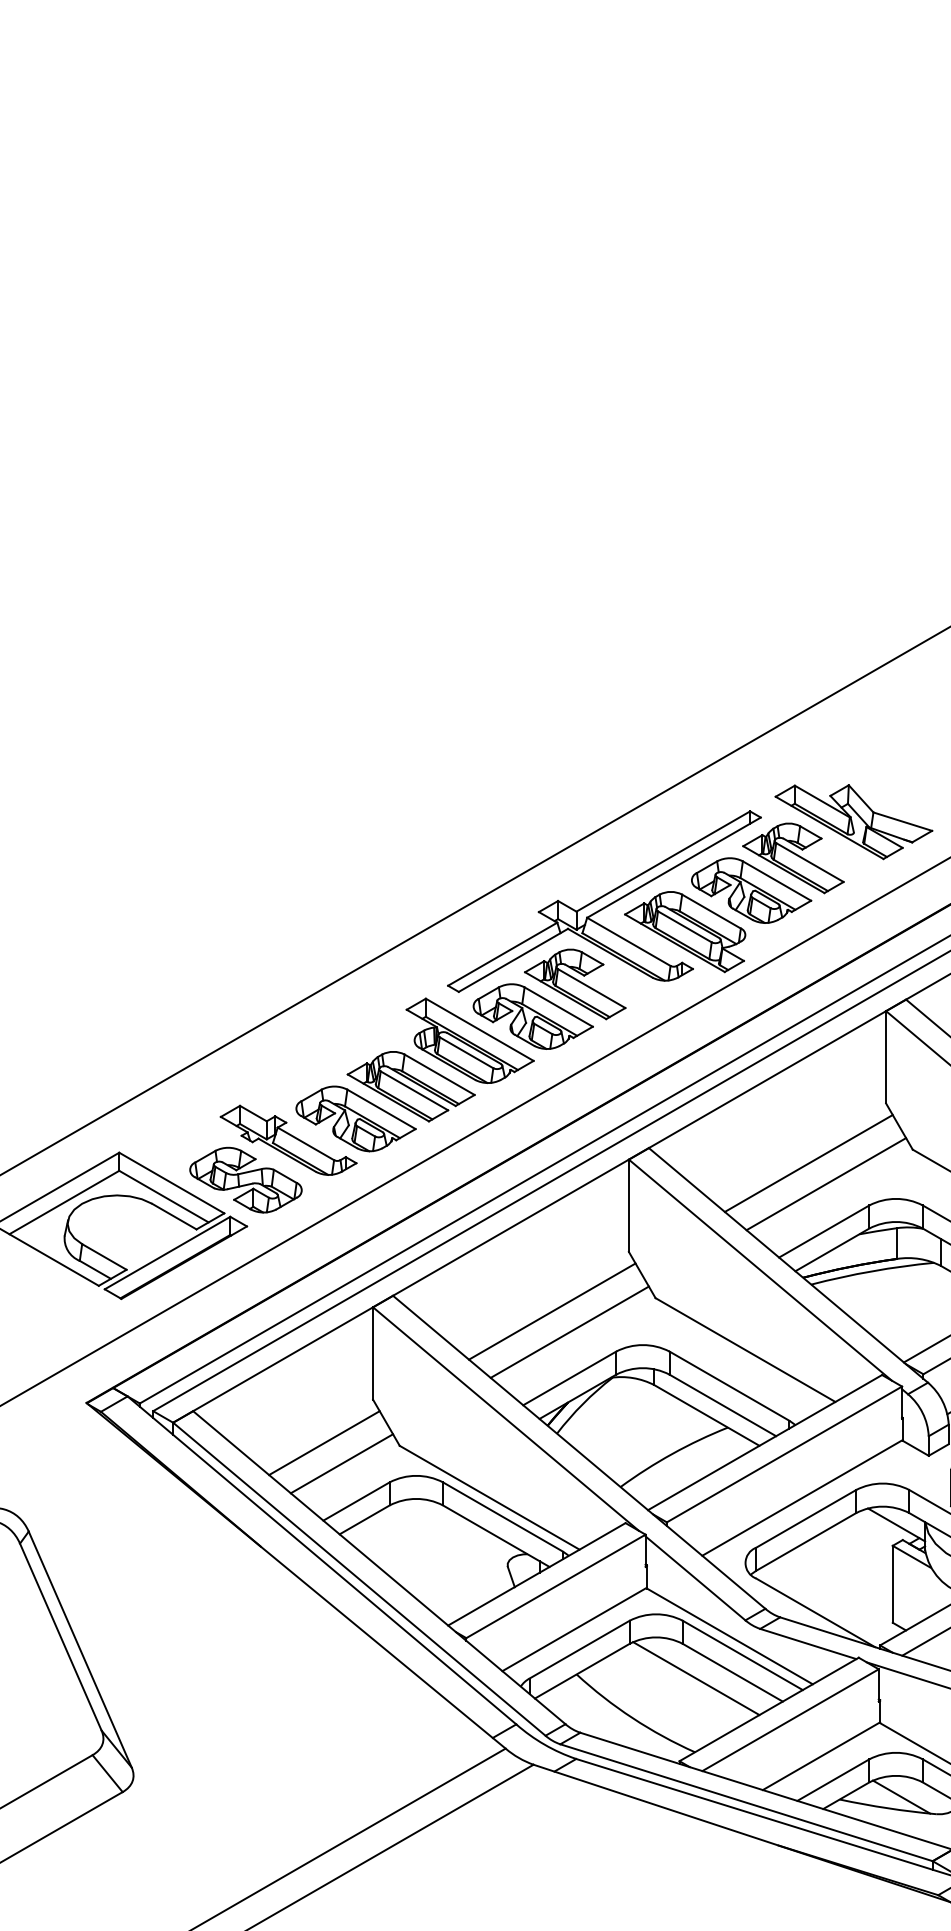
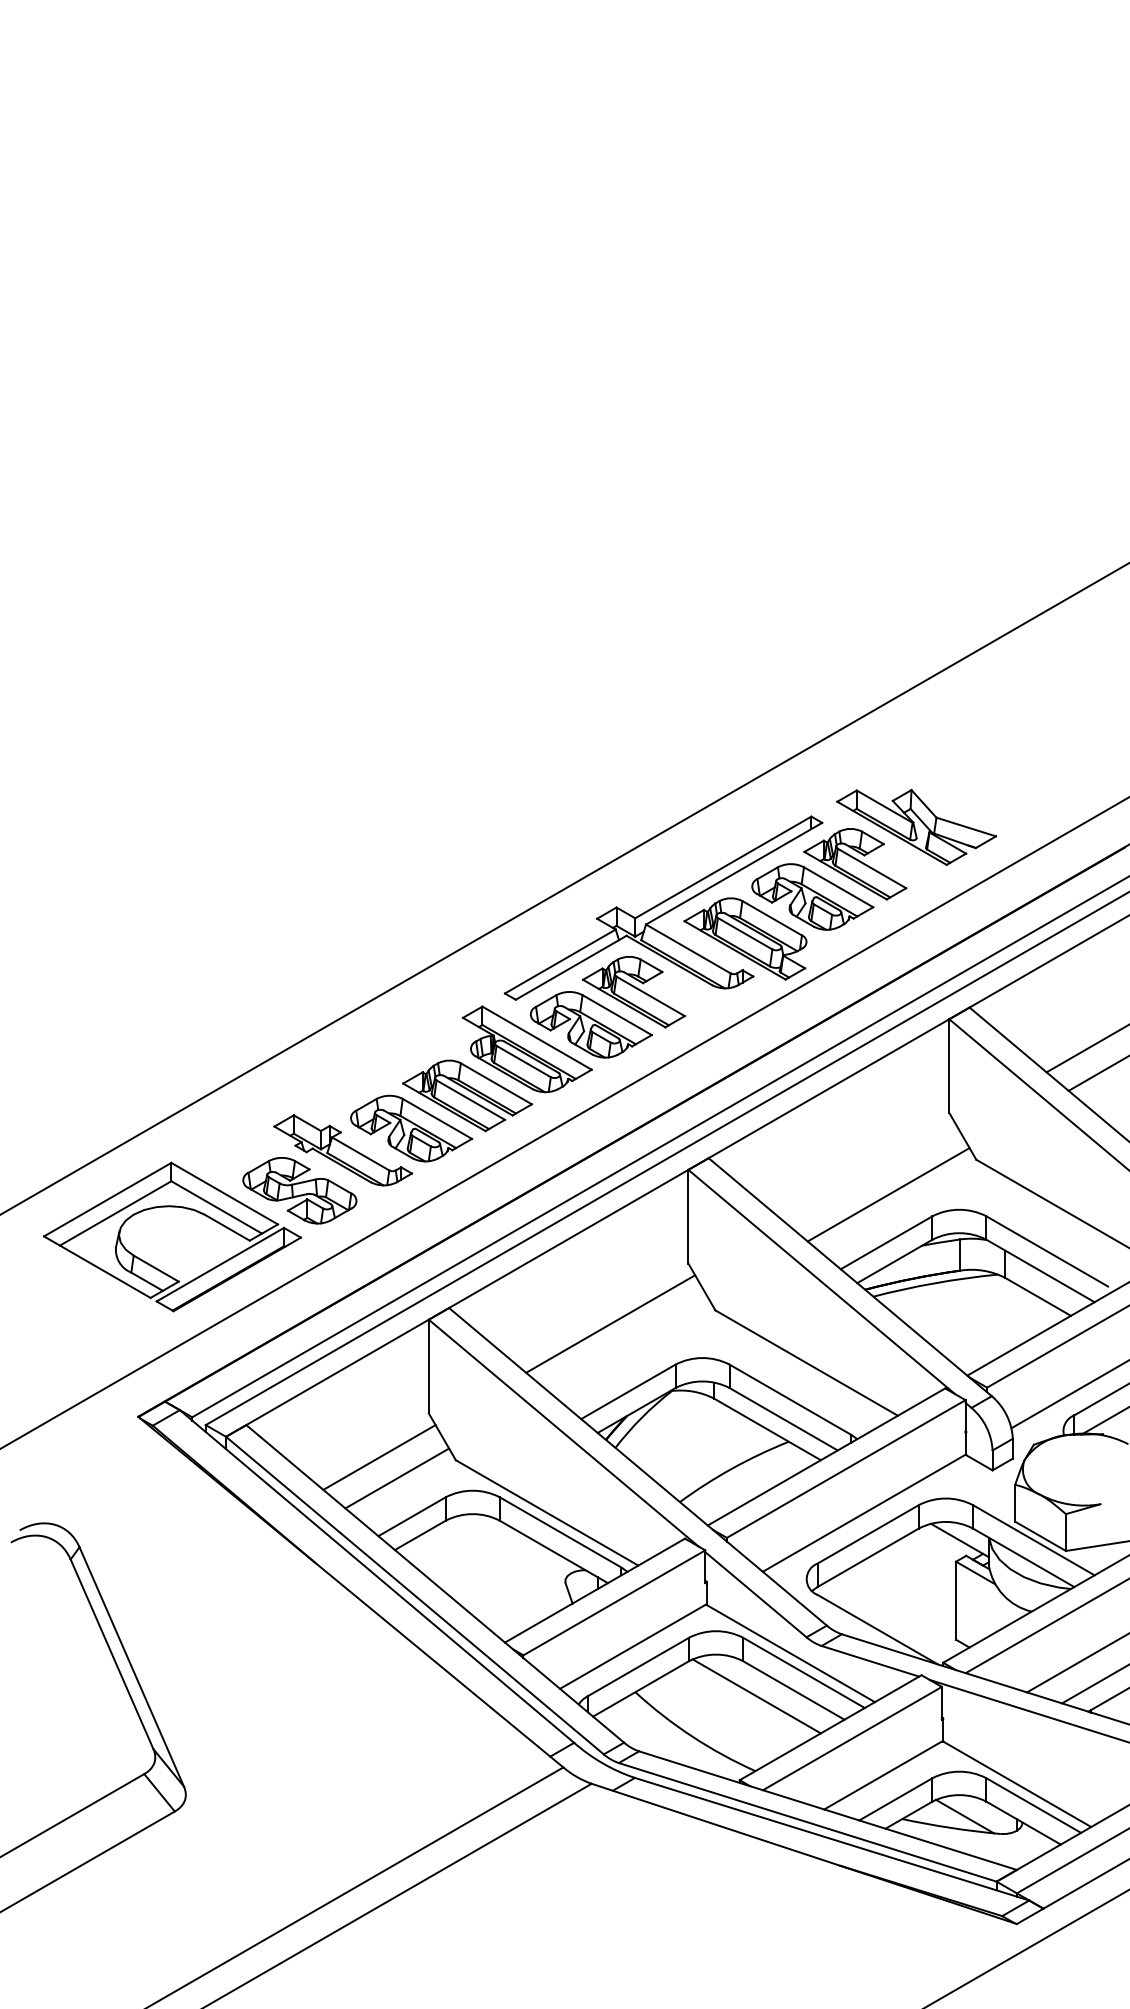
line: (808, 1163) -> (870, 1173), removed
line: (569, 1331) -> (628, 1344), removed

